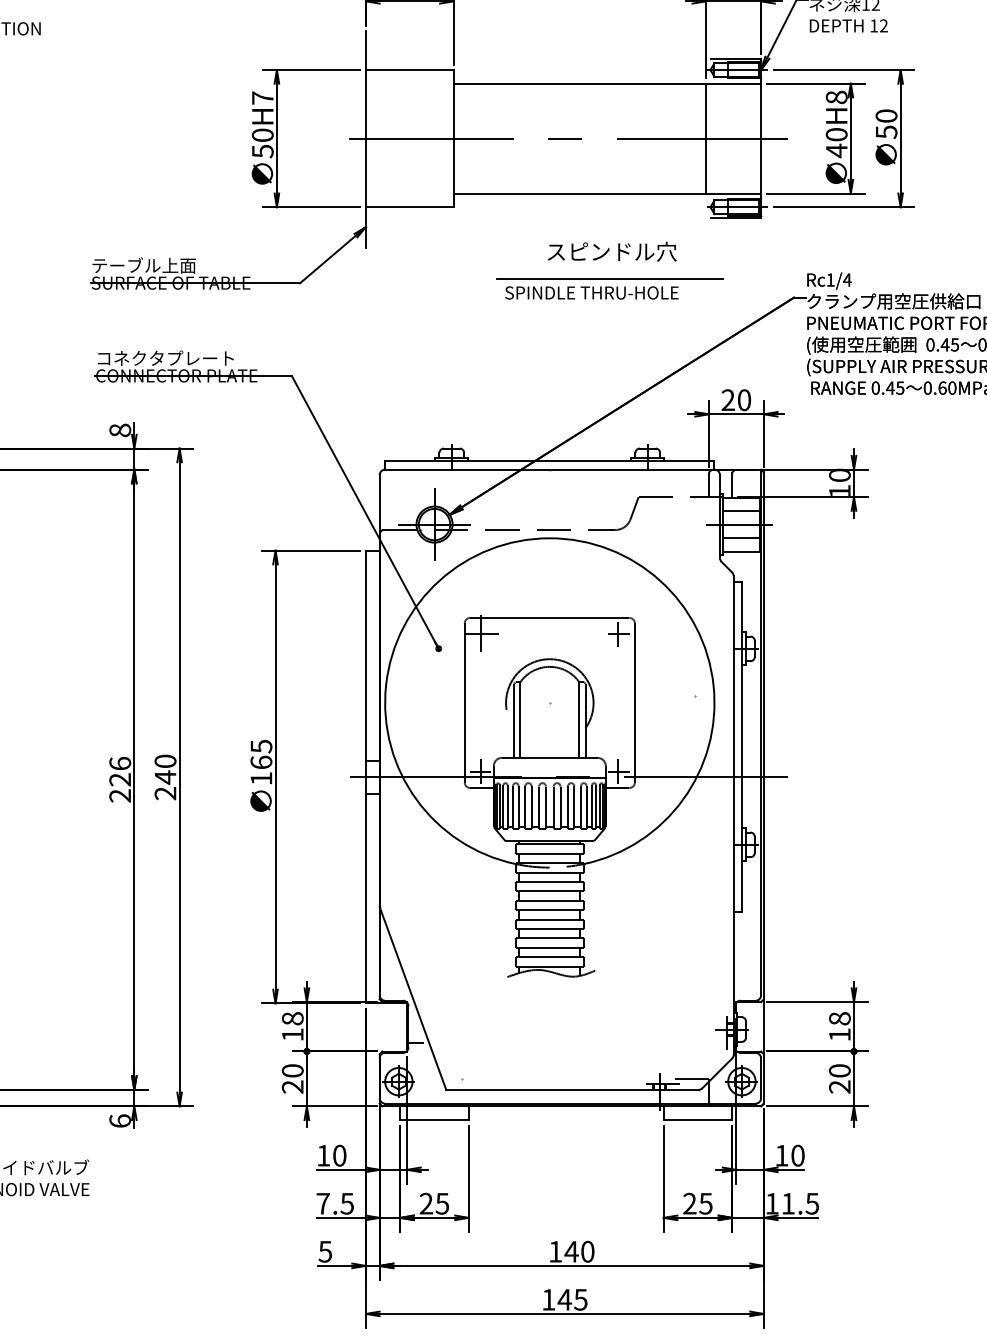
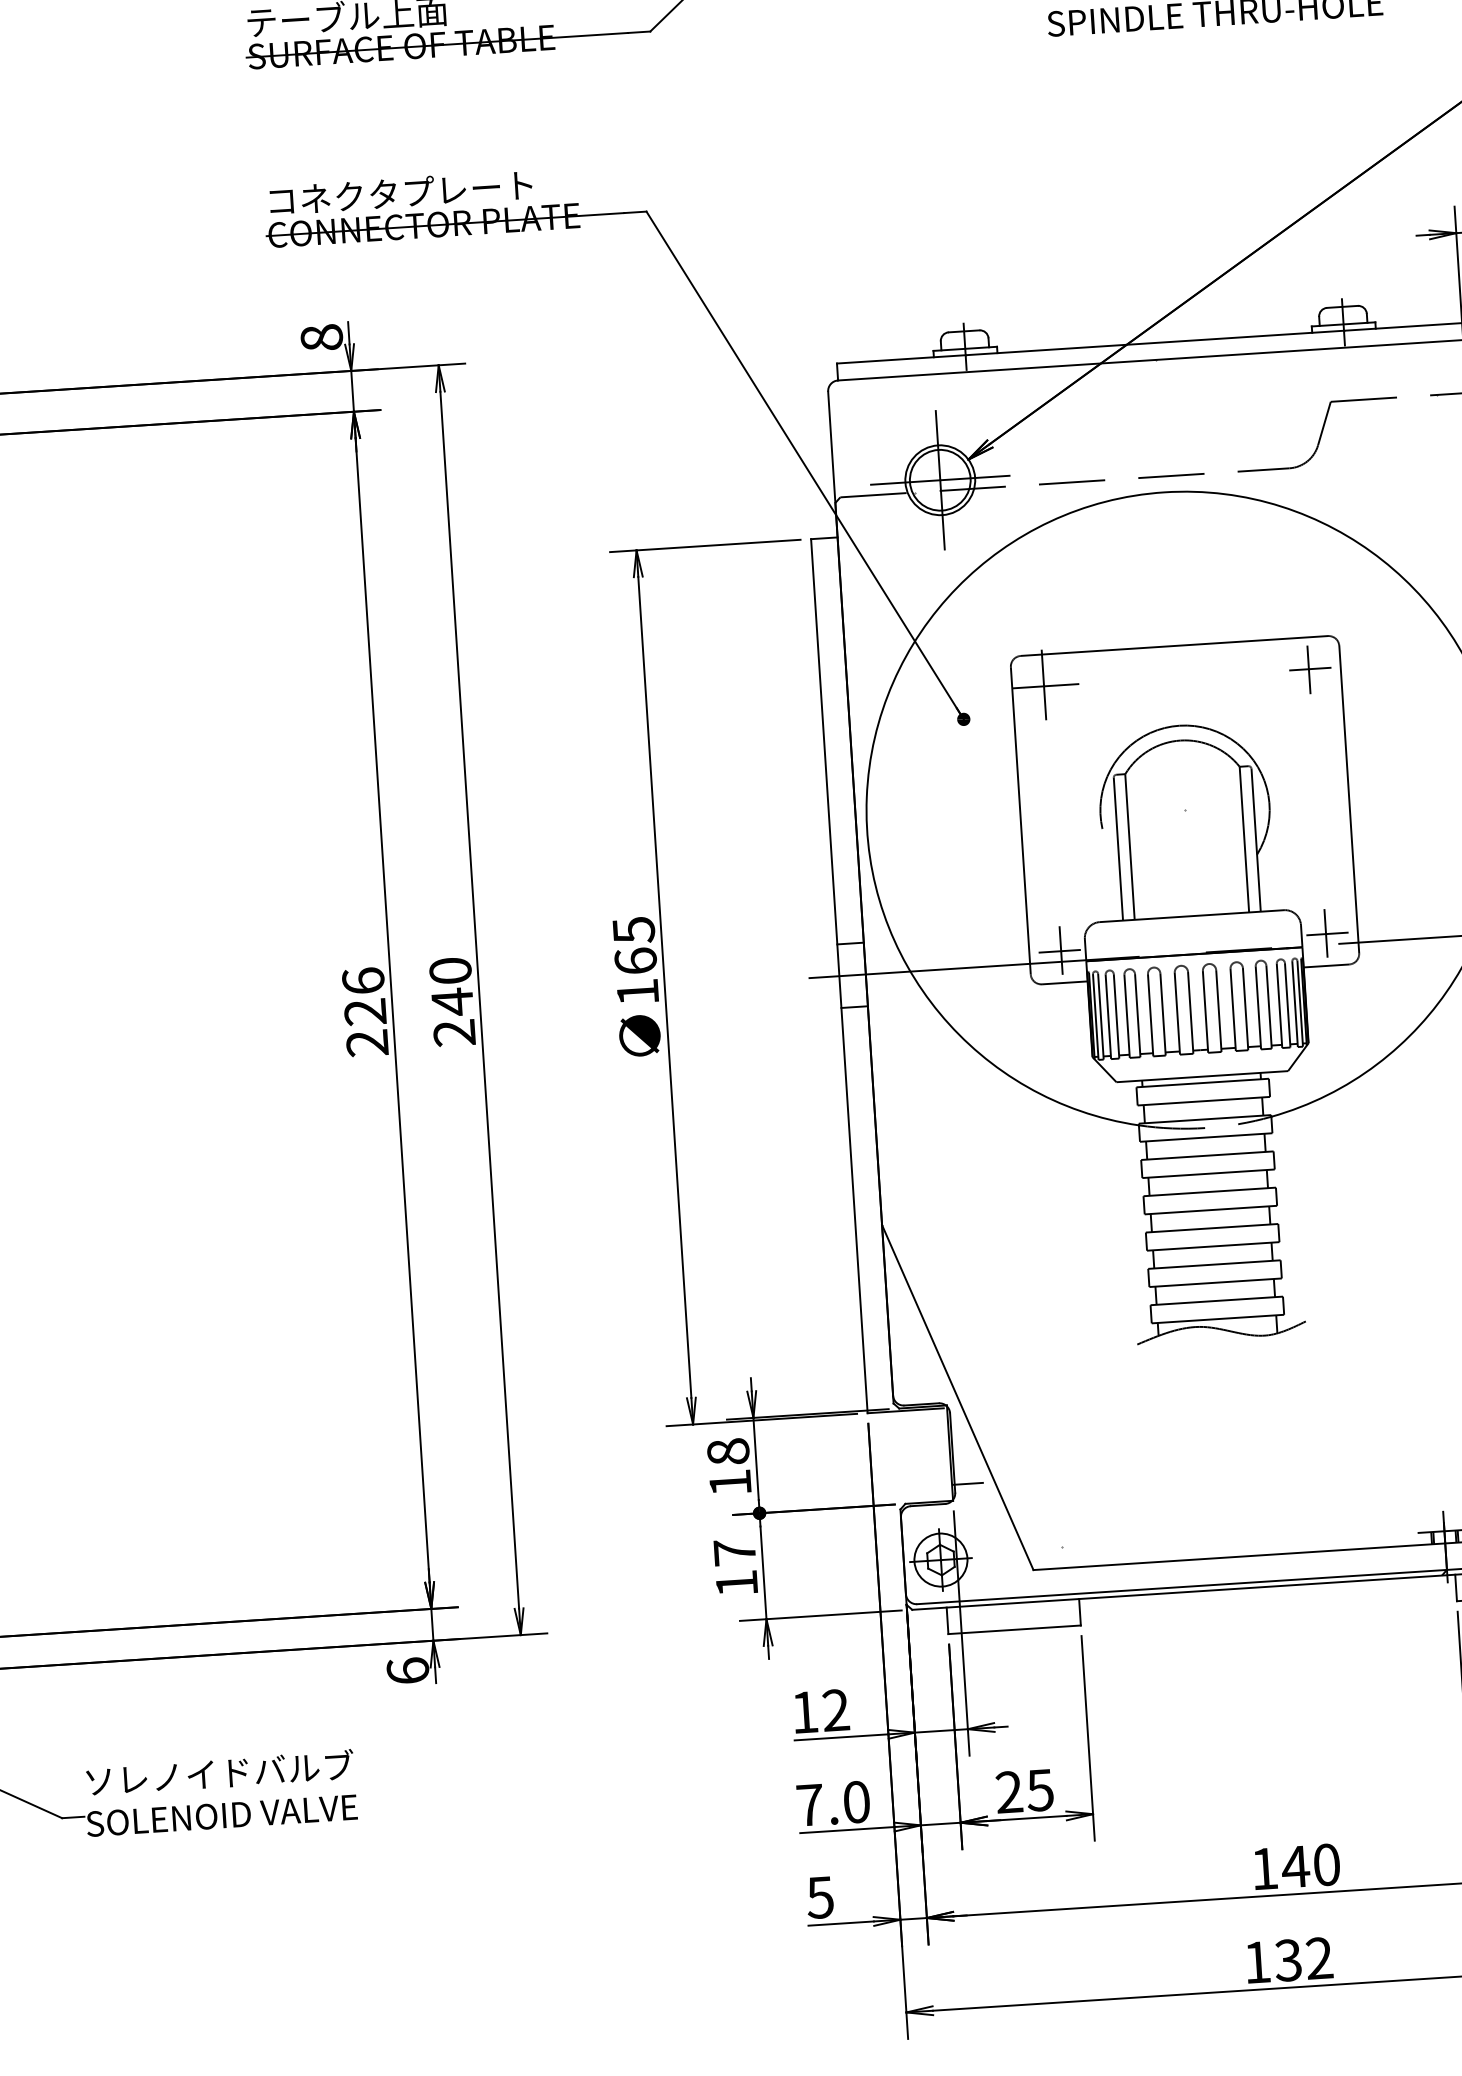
text: (292, 1078) -> (735, 1567), 20 -> 17
text: (339, 1155) -> (835, 1709), 10 -> 12
text: (346, 1203) -> (855, 1801), 7.5 -> 7.0
text: (572, 1299) -> (1303, 1958), 145 -> 132

